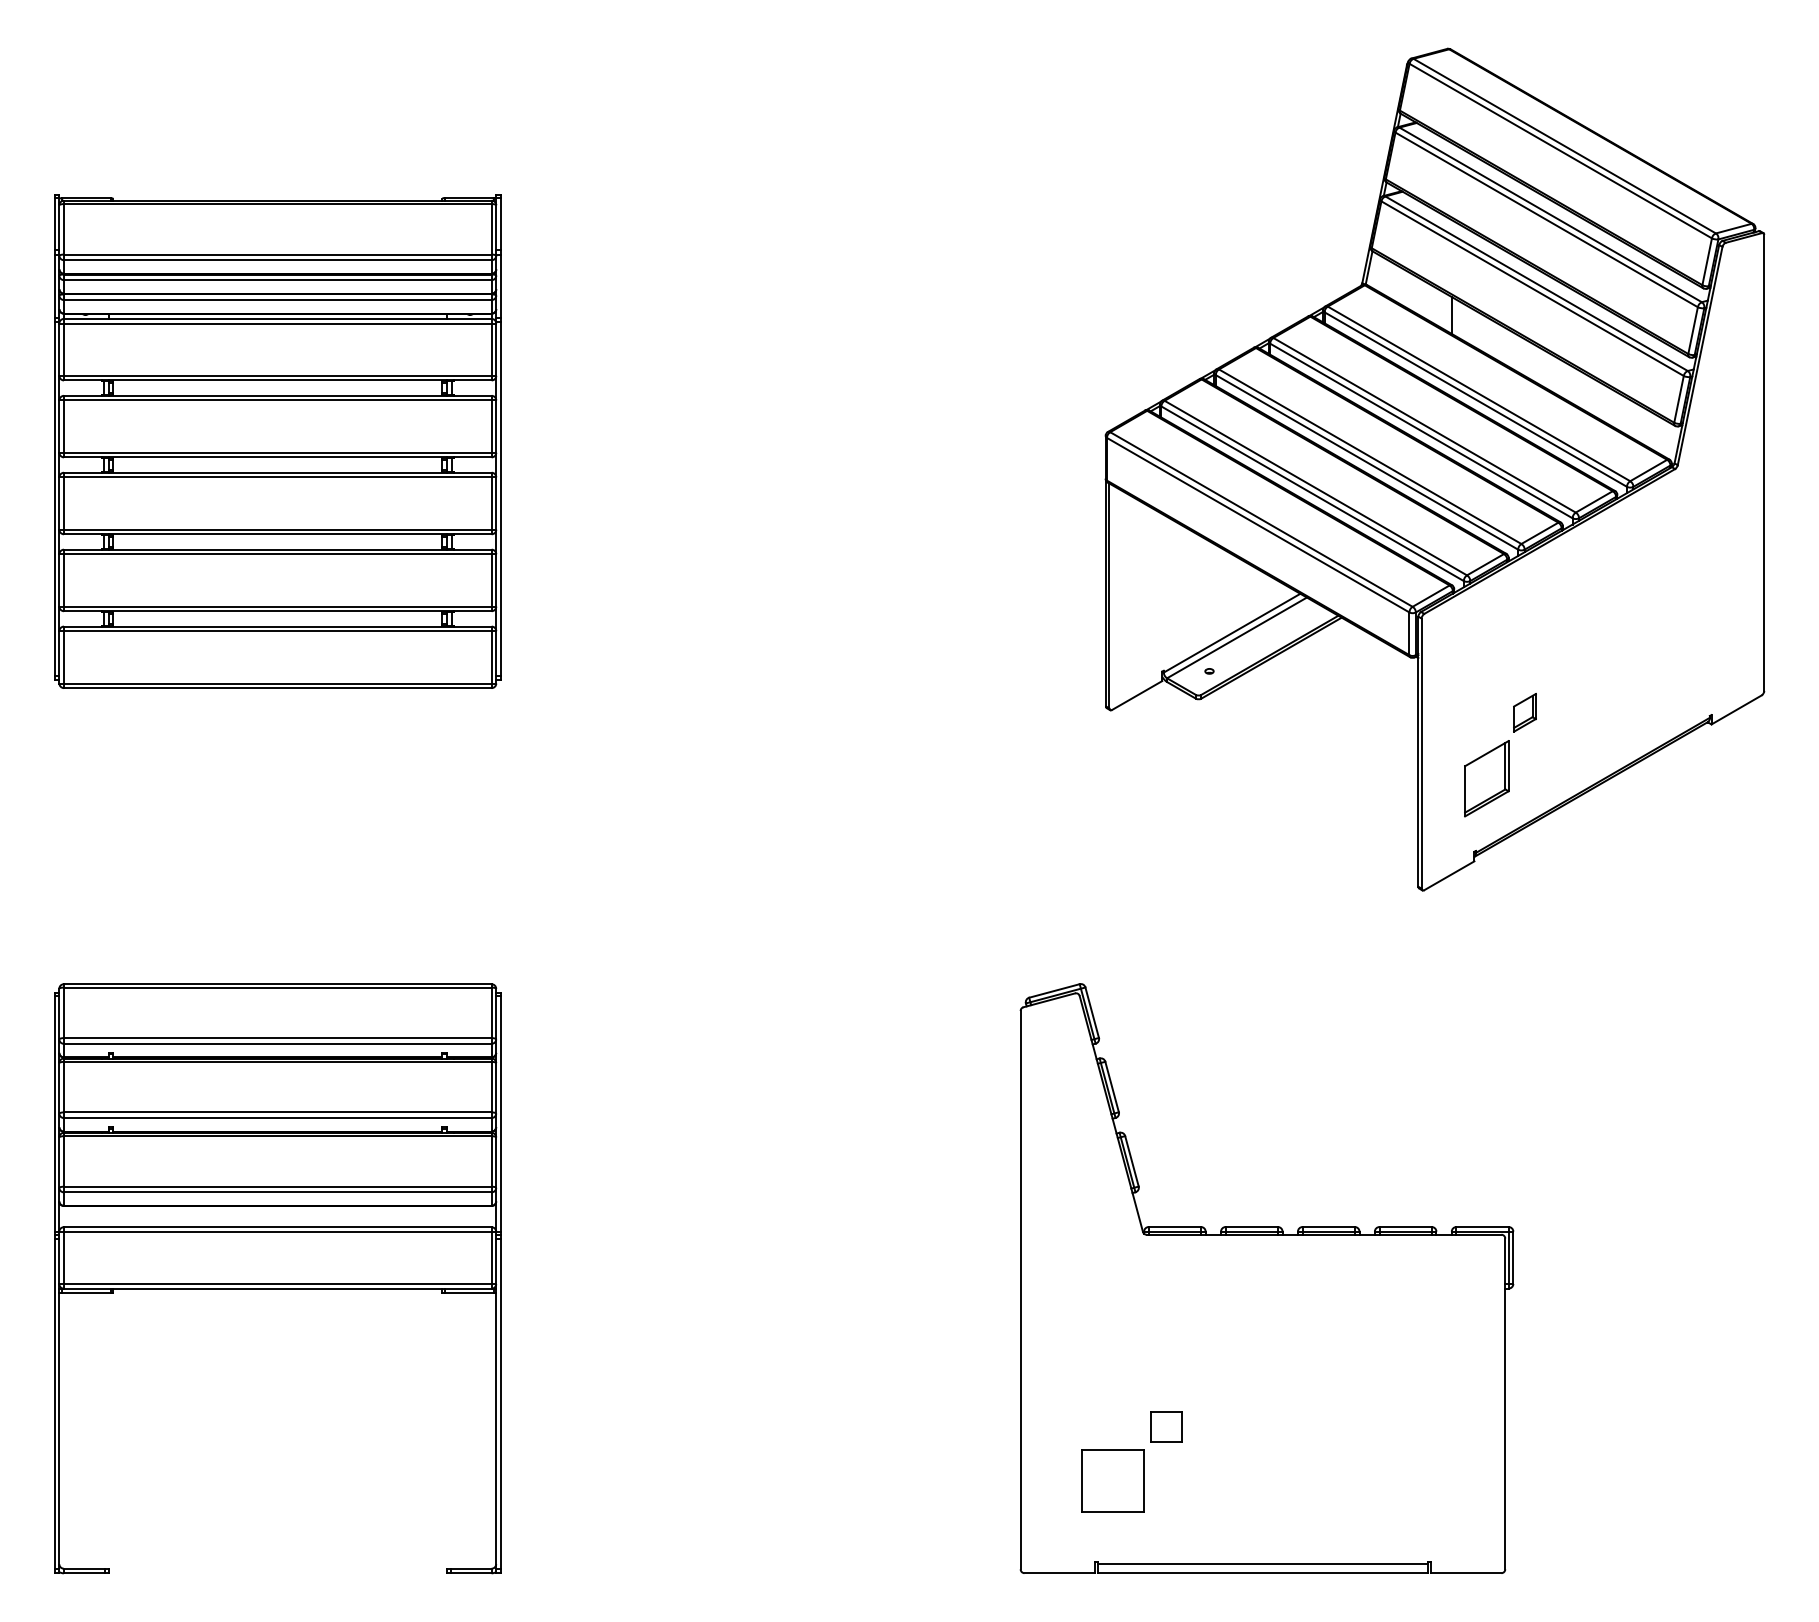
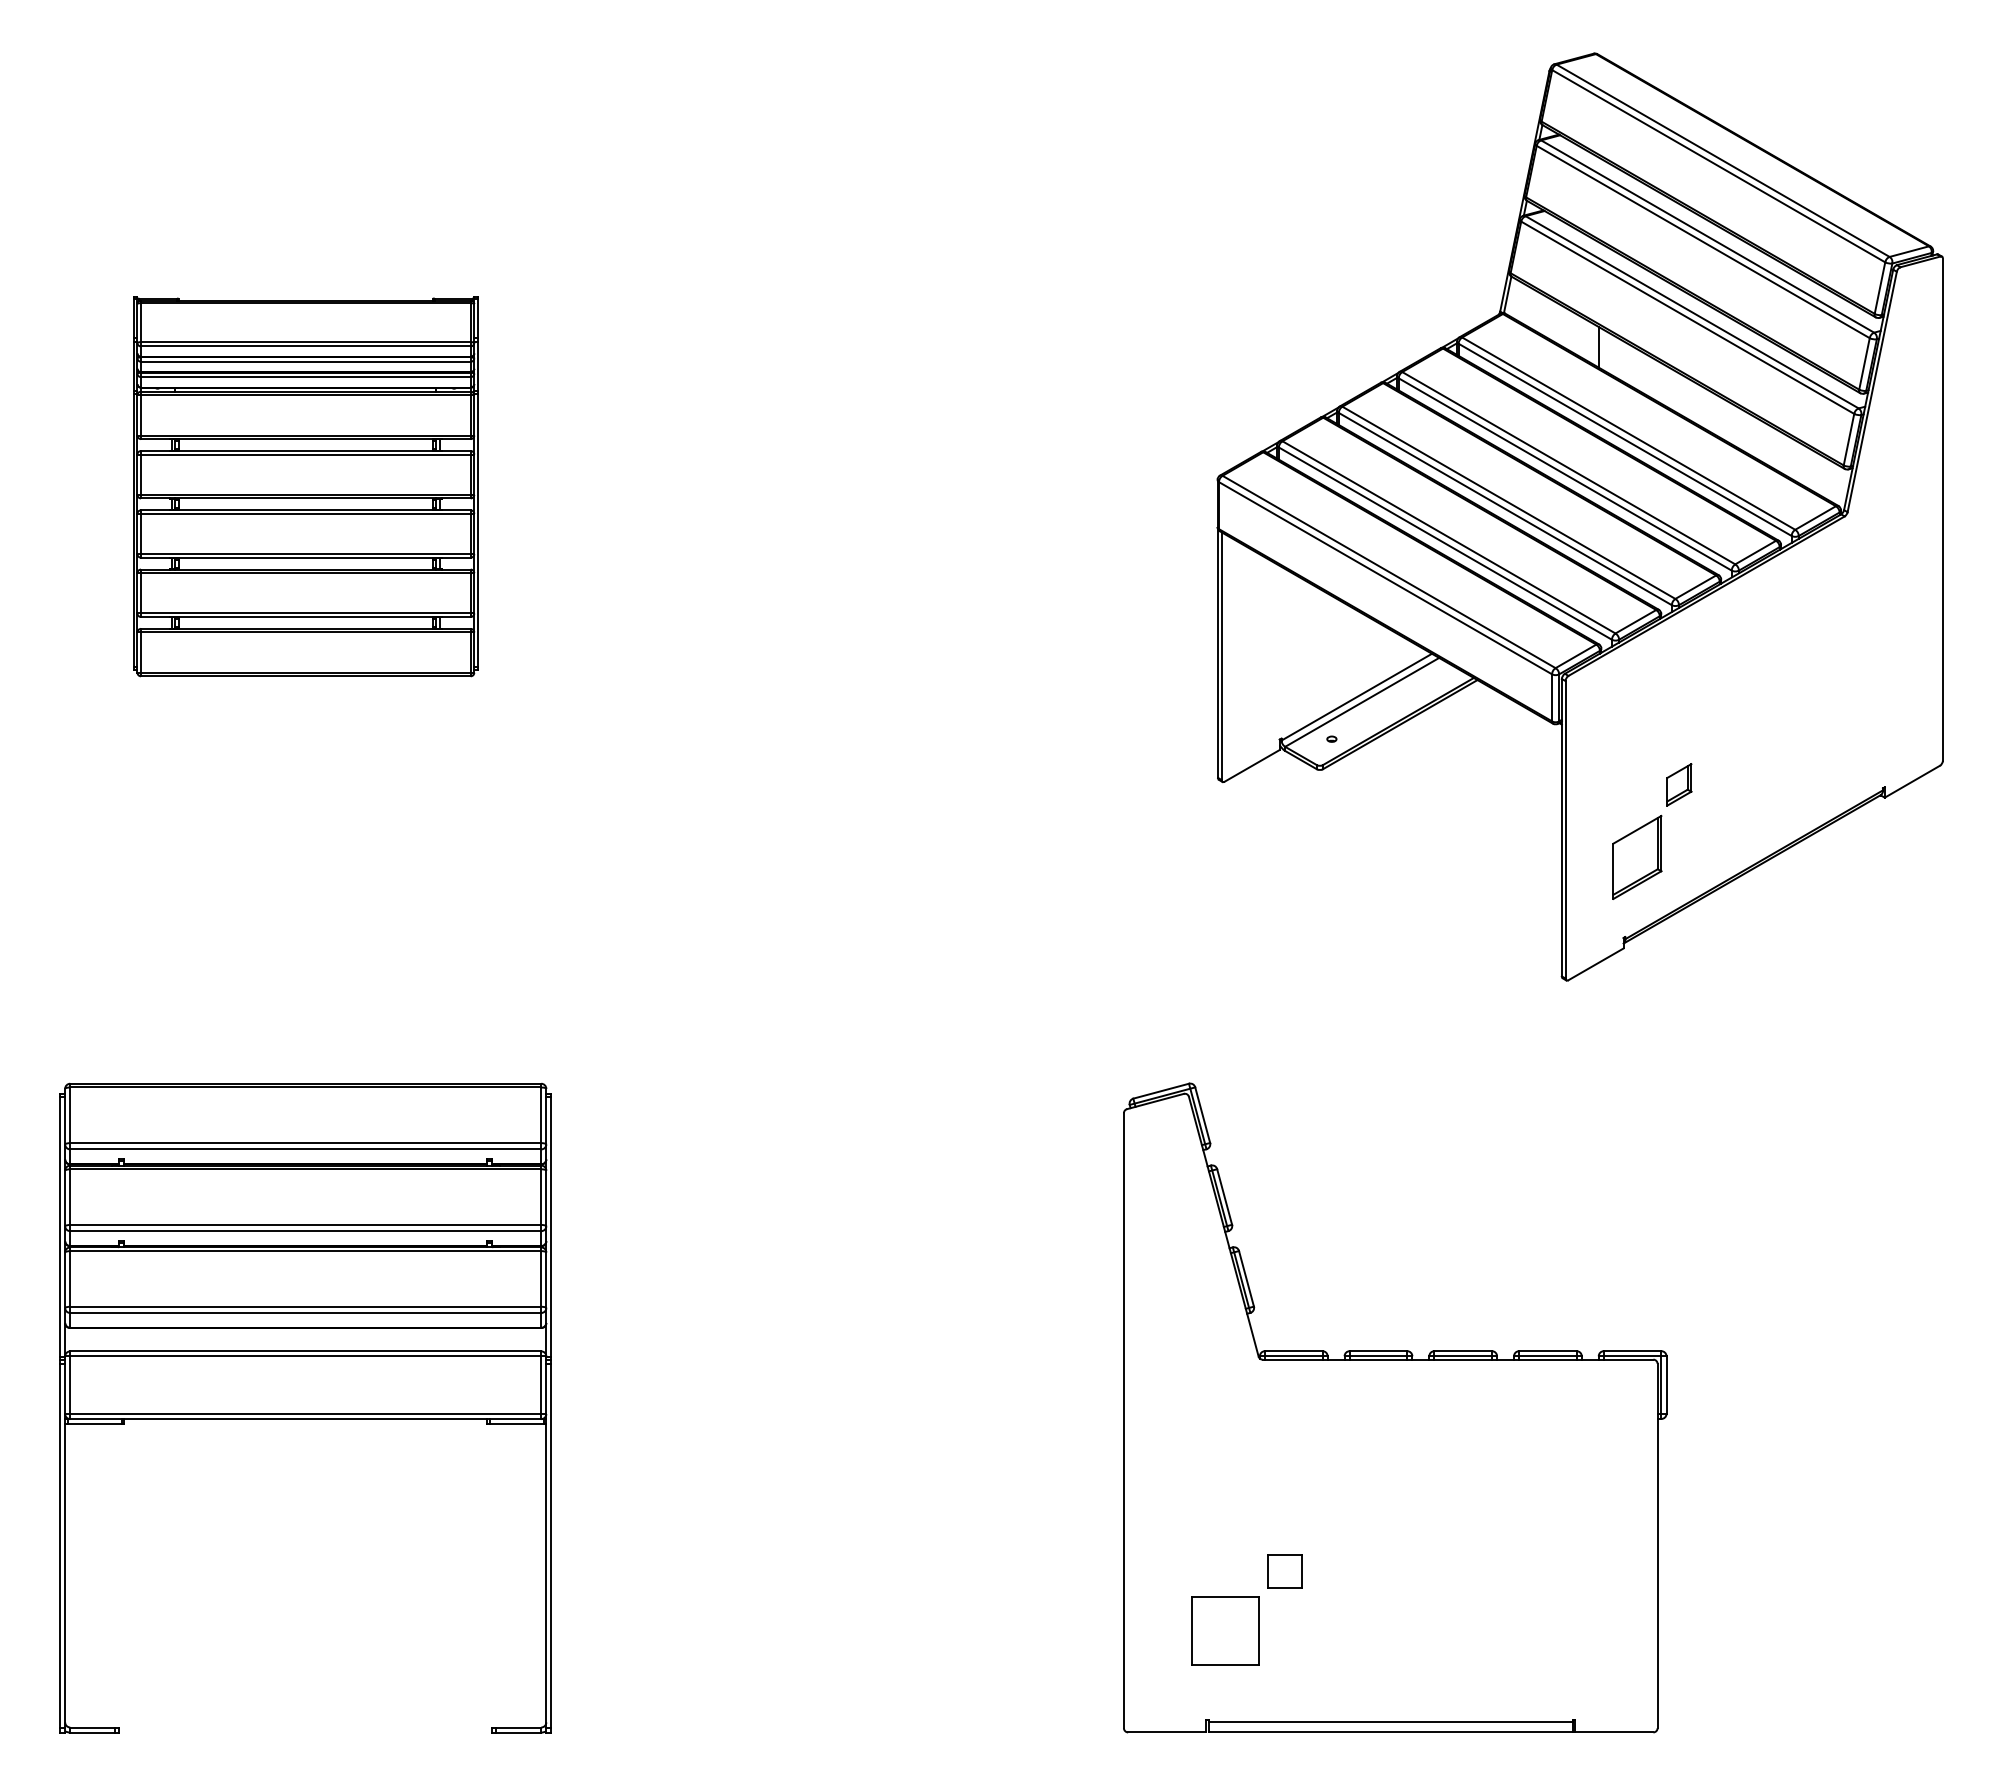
part: (277, 441) -> (305, 486), size x0.7

